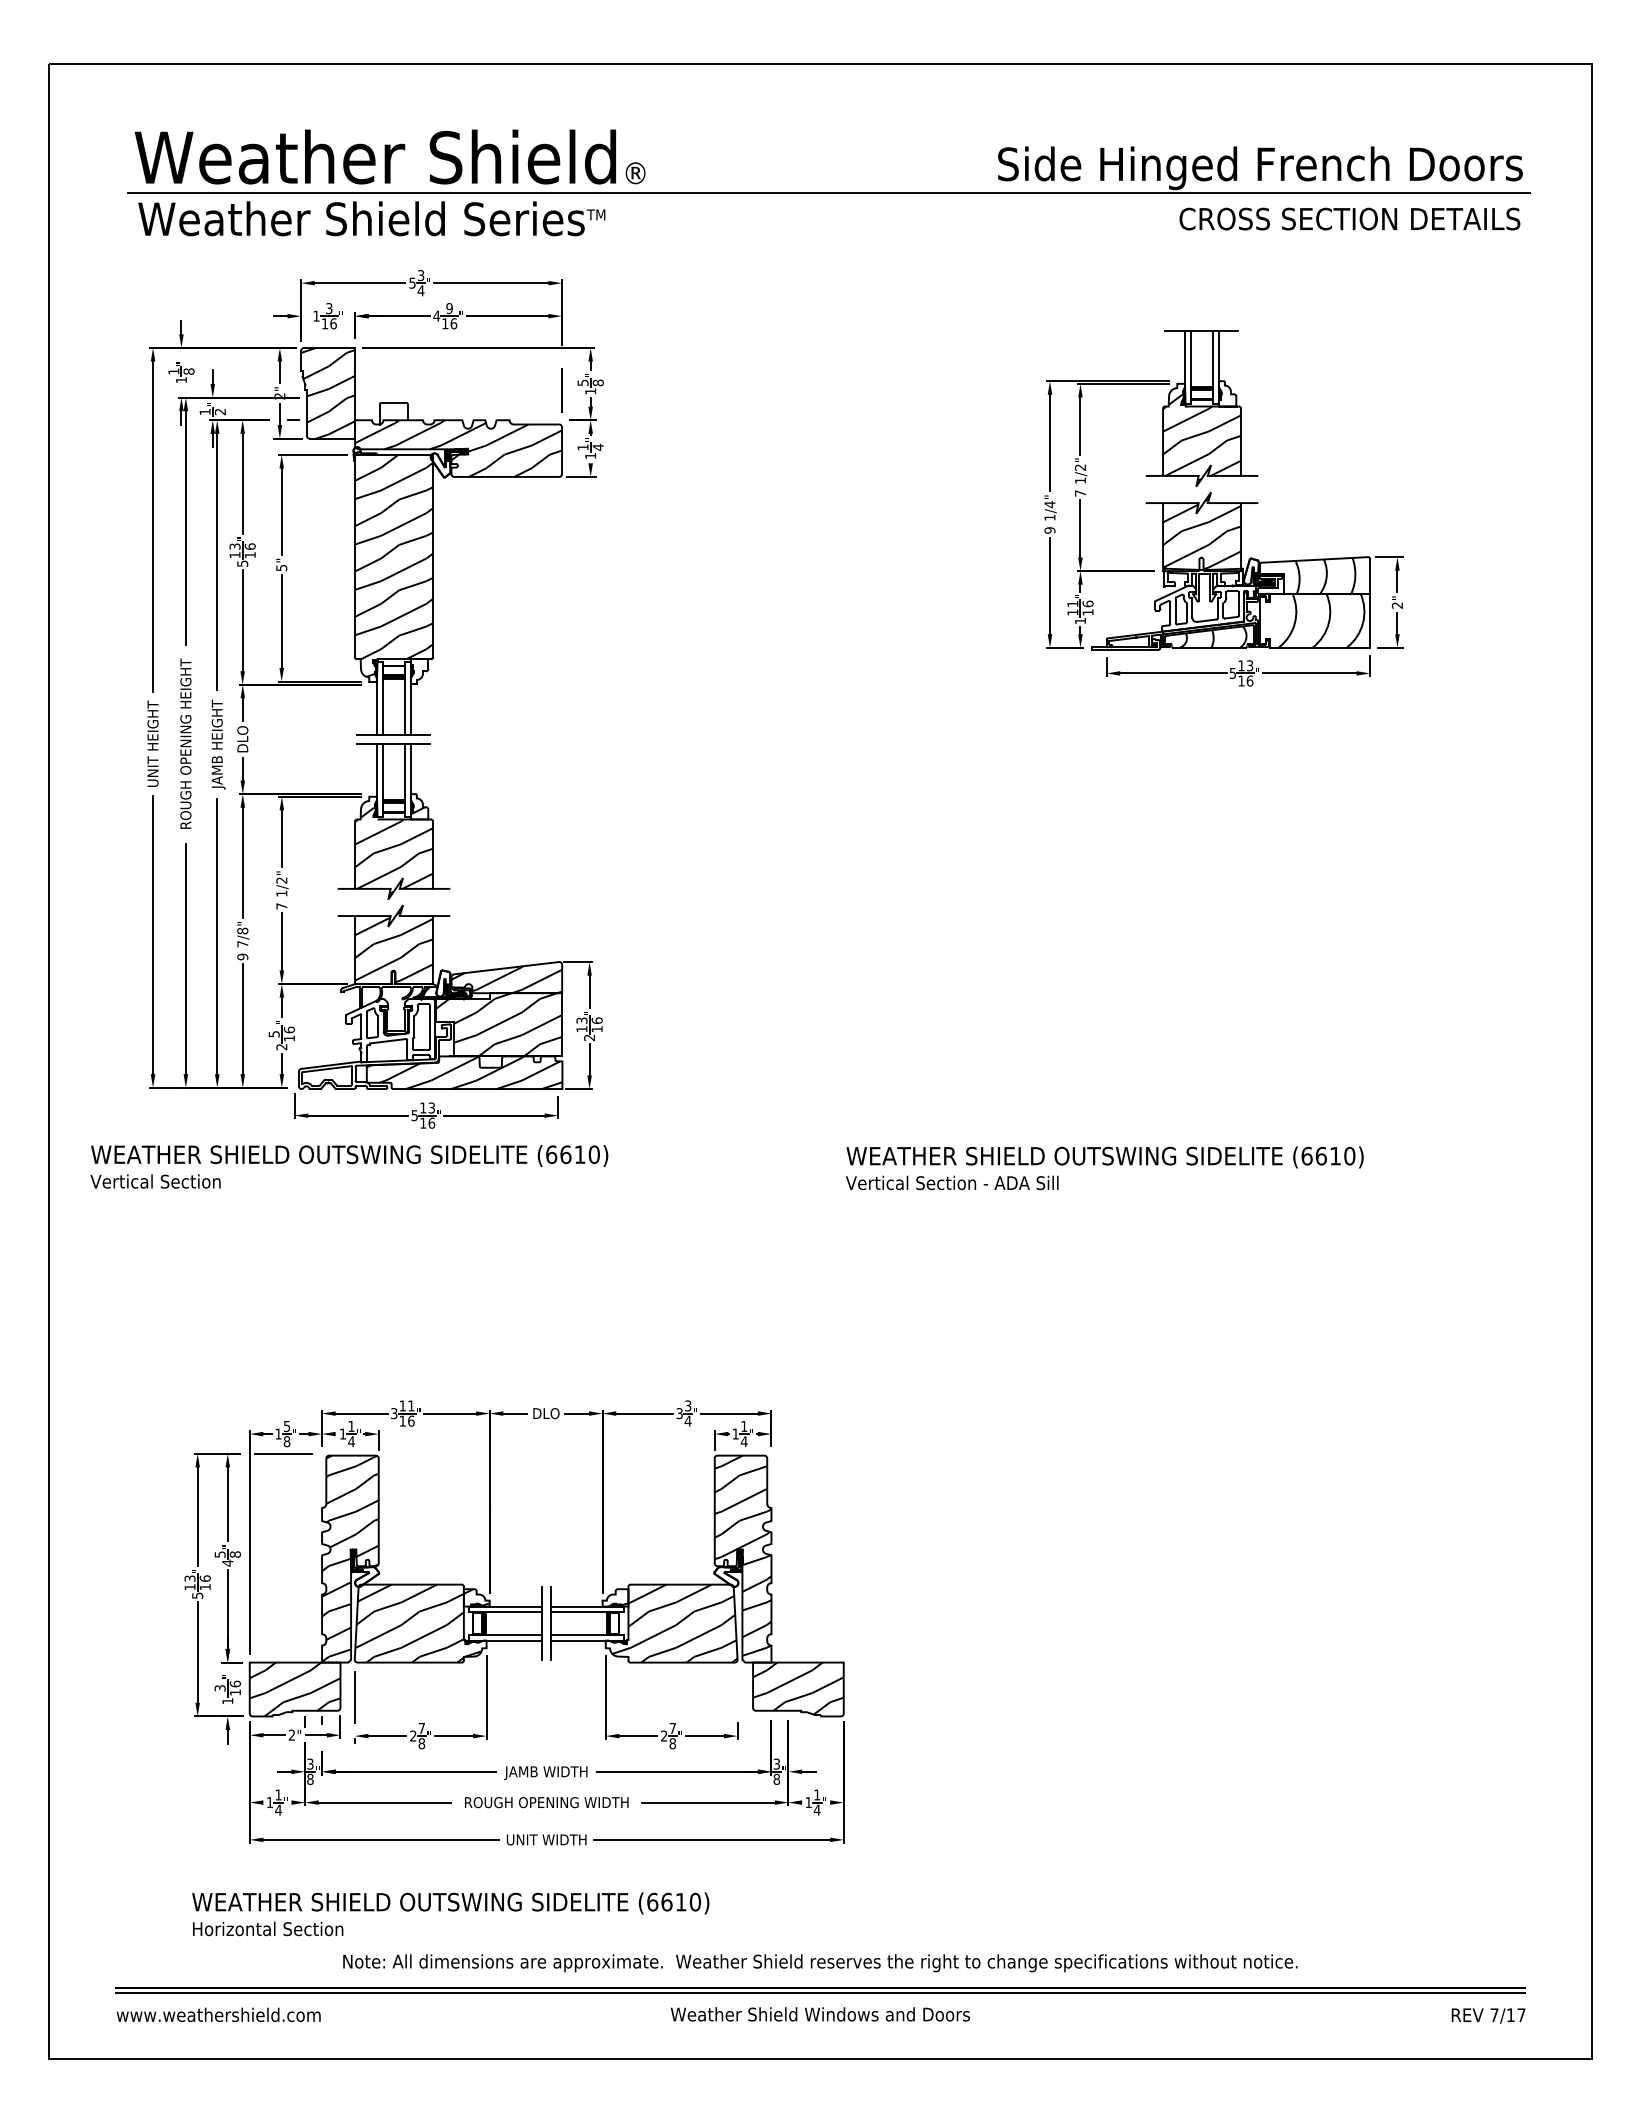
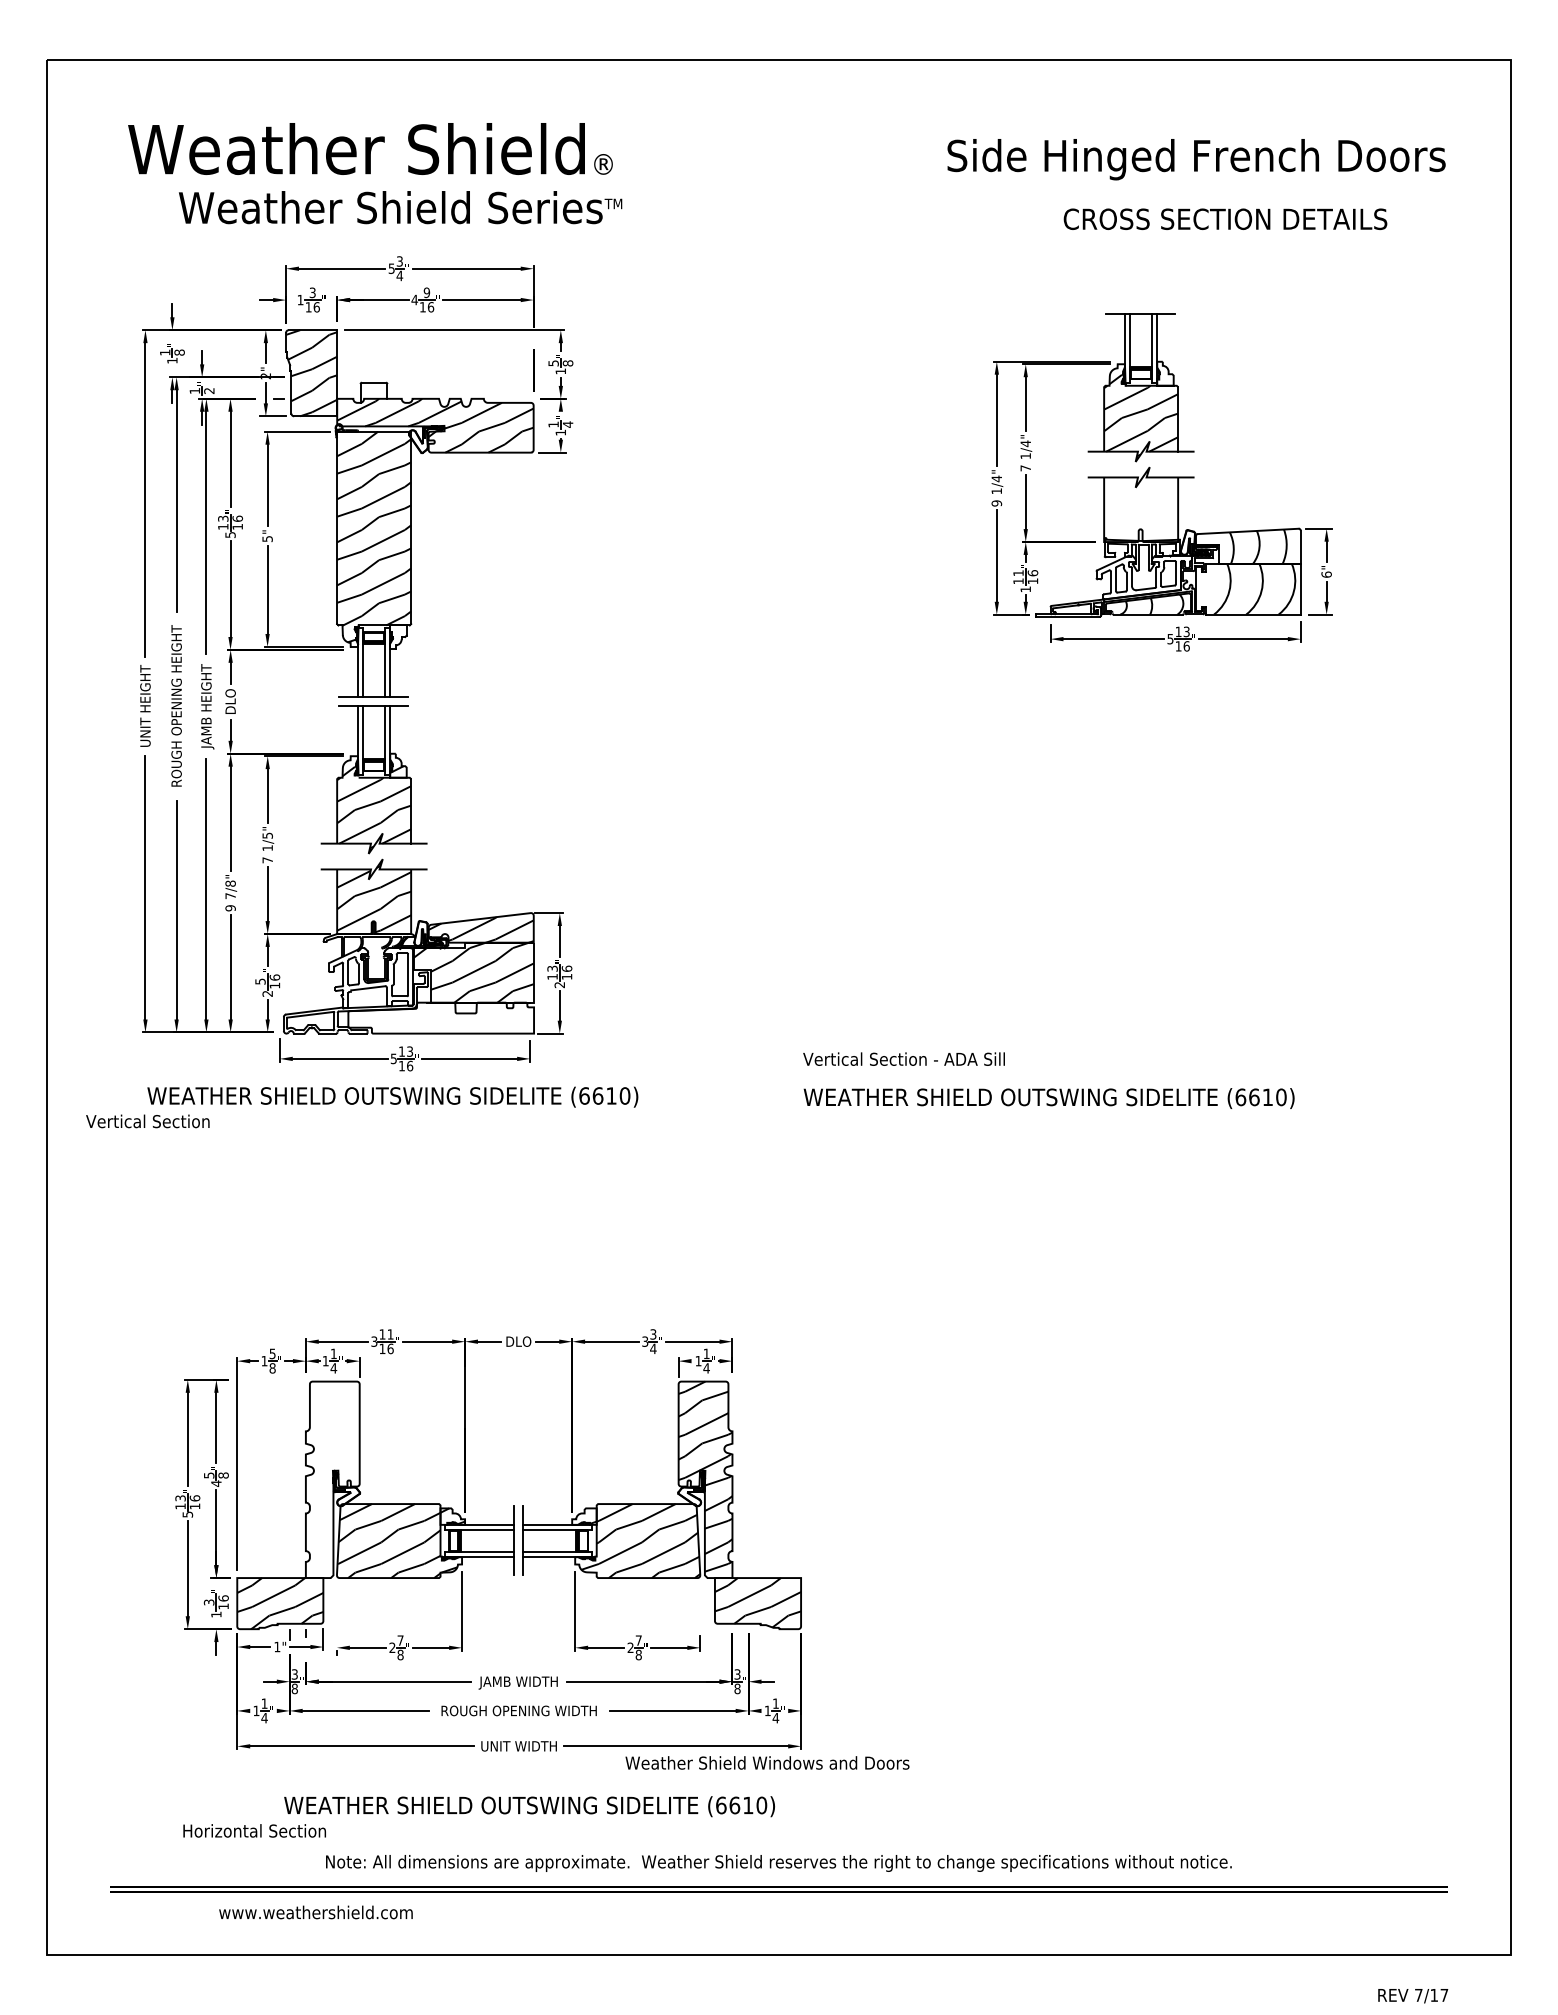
line: (828, 192) -> (786, 182), removed
text: (371, 218) -> (400, 207), moved
text: (1349, 218) -> (1225, 218), moved
text: (1079, 467) -> (1024, 443), 1/2" -> 1/4"
hatch: (1202, 535) -> (1141, 508), removed
text: (1396, 605) -> (1325, 574), 2" -> 6"
text: (281, 880) -> (267, 835), 1/2" -> 1/5"
hatch: (464, 1072) -> (441, 1017), removed
text: (349, 1155) -> (392, 1096), moved
text: (952, 1182) -> (904, 1058), moved
line: (282, 1453) -> (268, 1379), removed
hatch: (350, 1558) -> (332, 1479), removed
line: (354, 1696) -> (336, 1610), removed
text: (291, 1734) -> (276, 1646), 2" -> 1"
text: (450, 1903) -> (529, 1806), moved
text: (218, 2014) -> (315, 1912), moved
text: (819, 2014) -> (766, 1763), moved
text: (1488, 2015) -> (1413, 1995), moved

